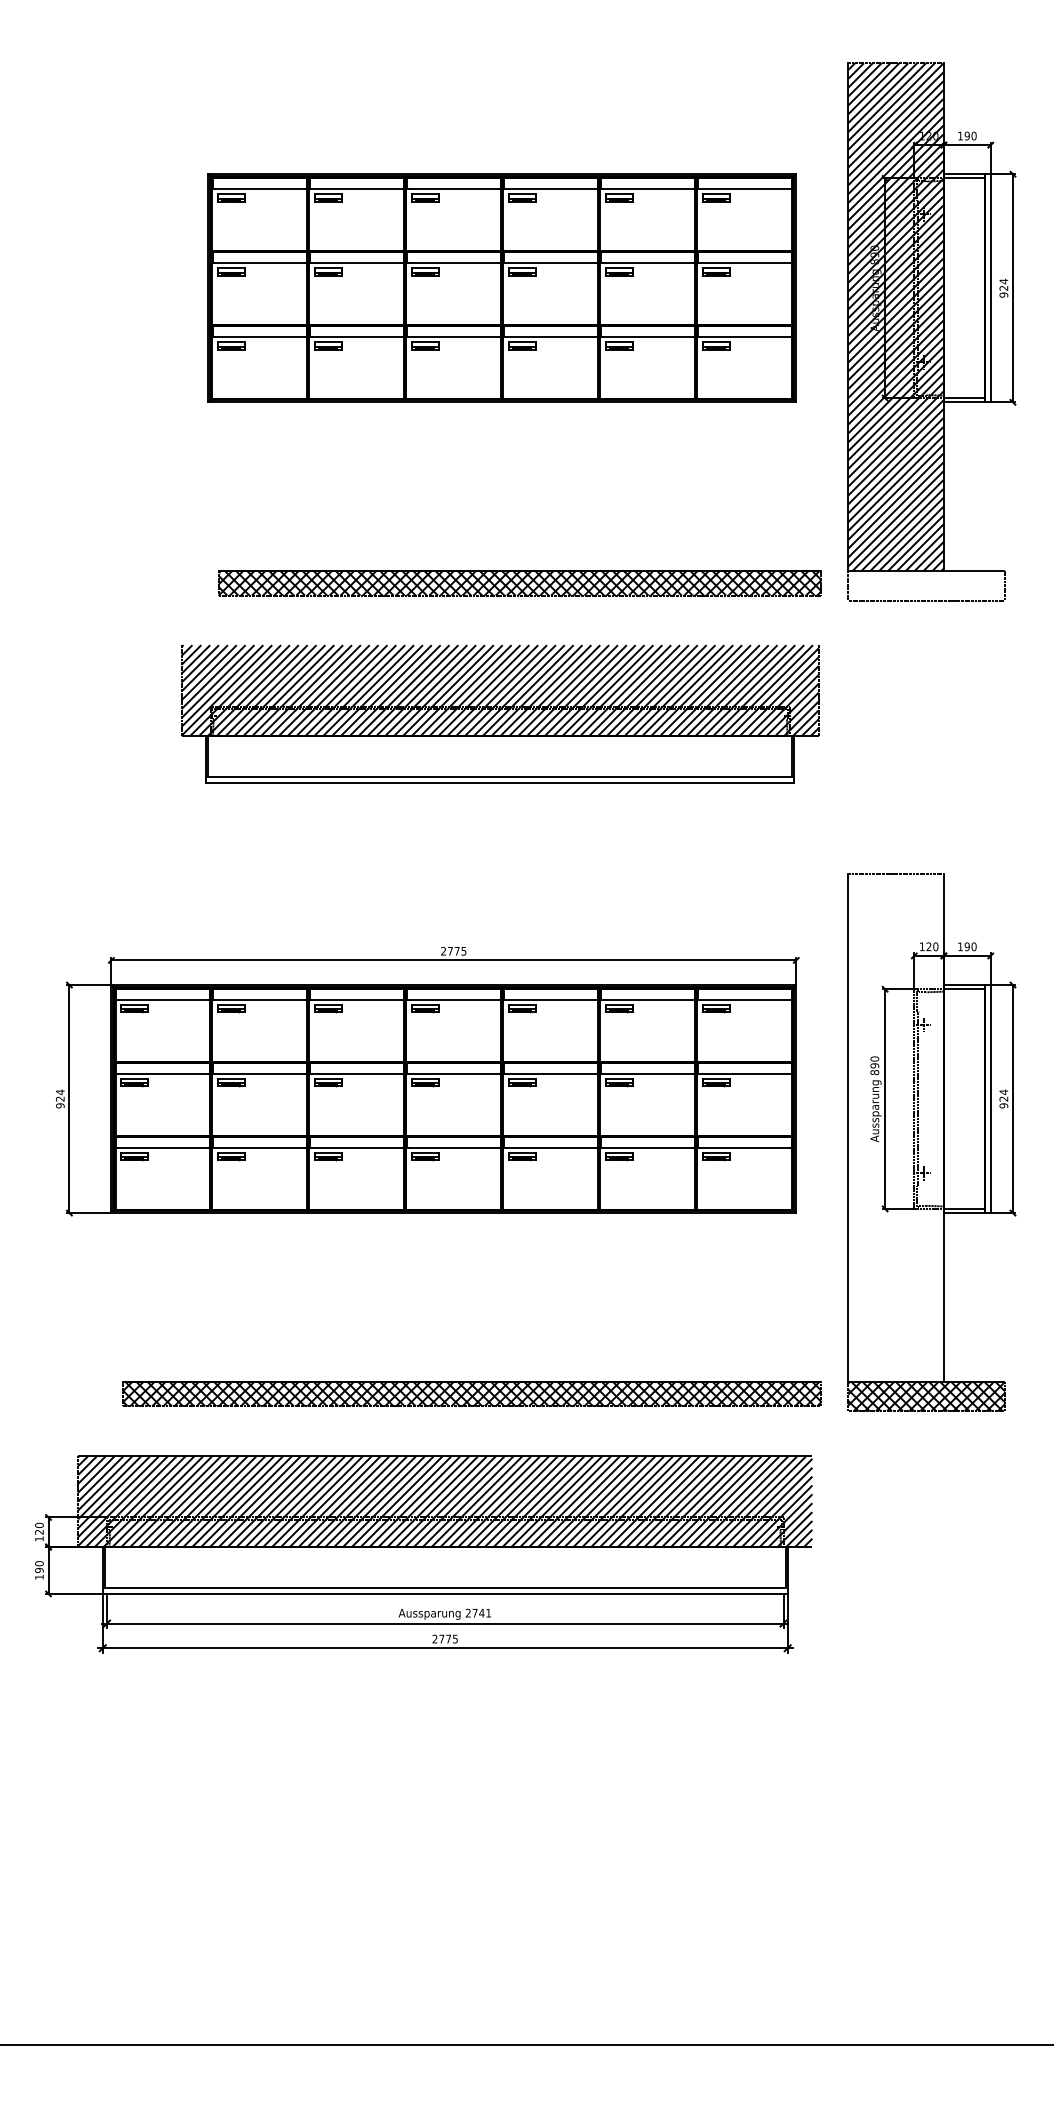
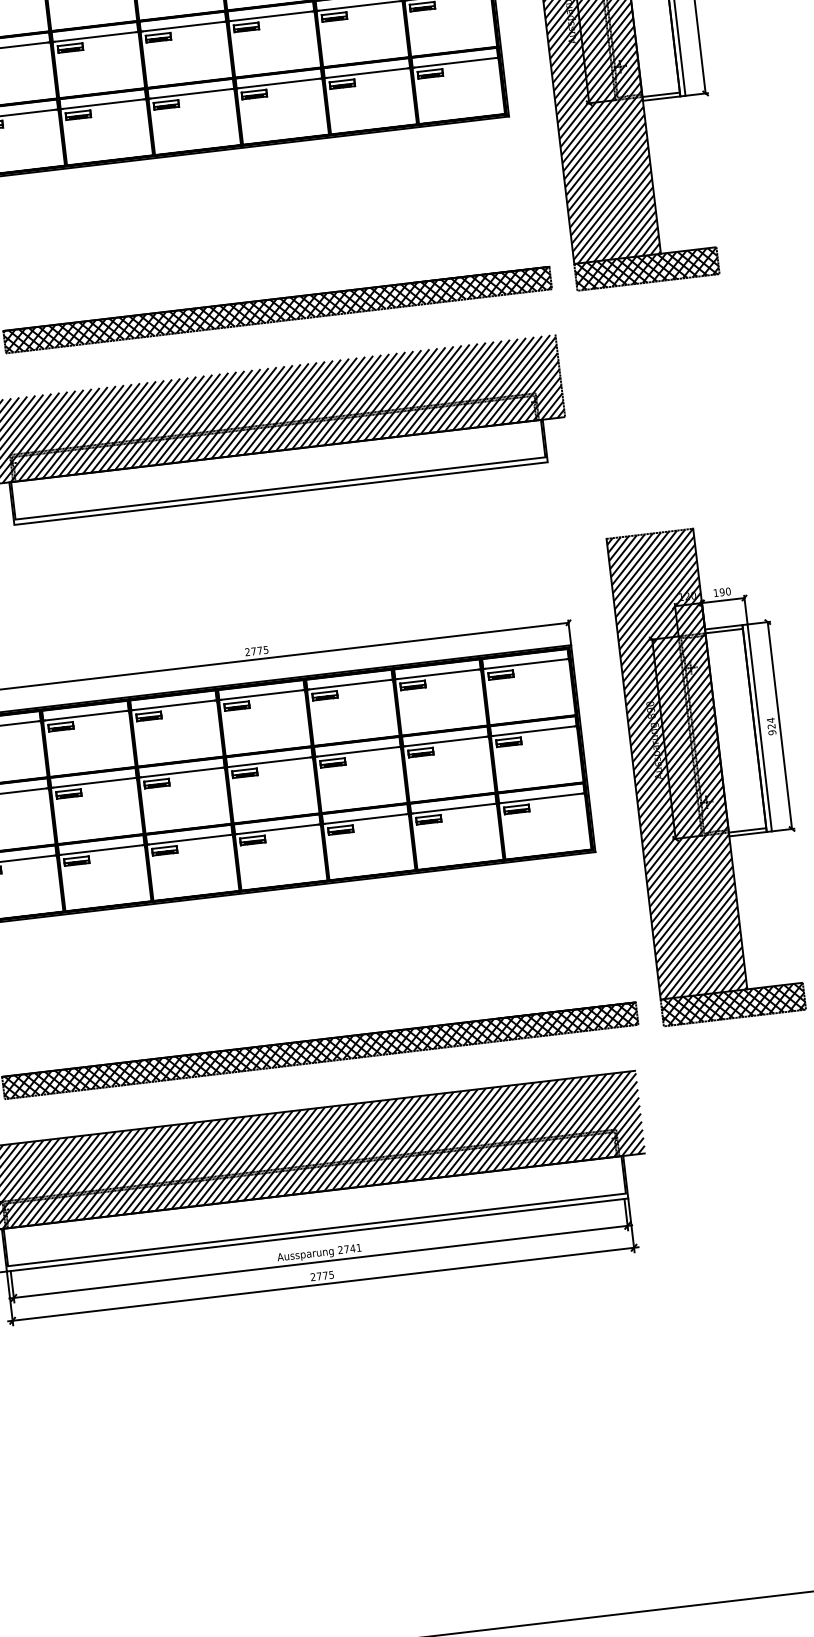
hatch: (926, 585) -> (646, 268), added
hatch: (895, 1127) -> (676, 763), added

